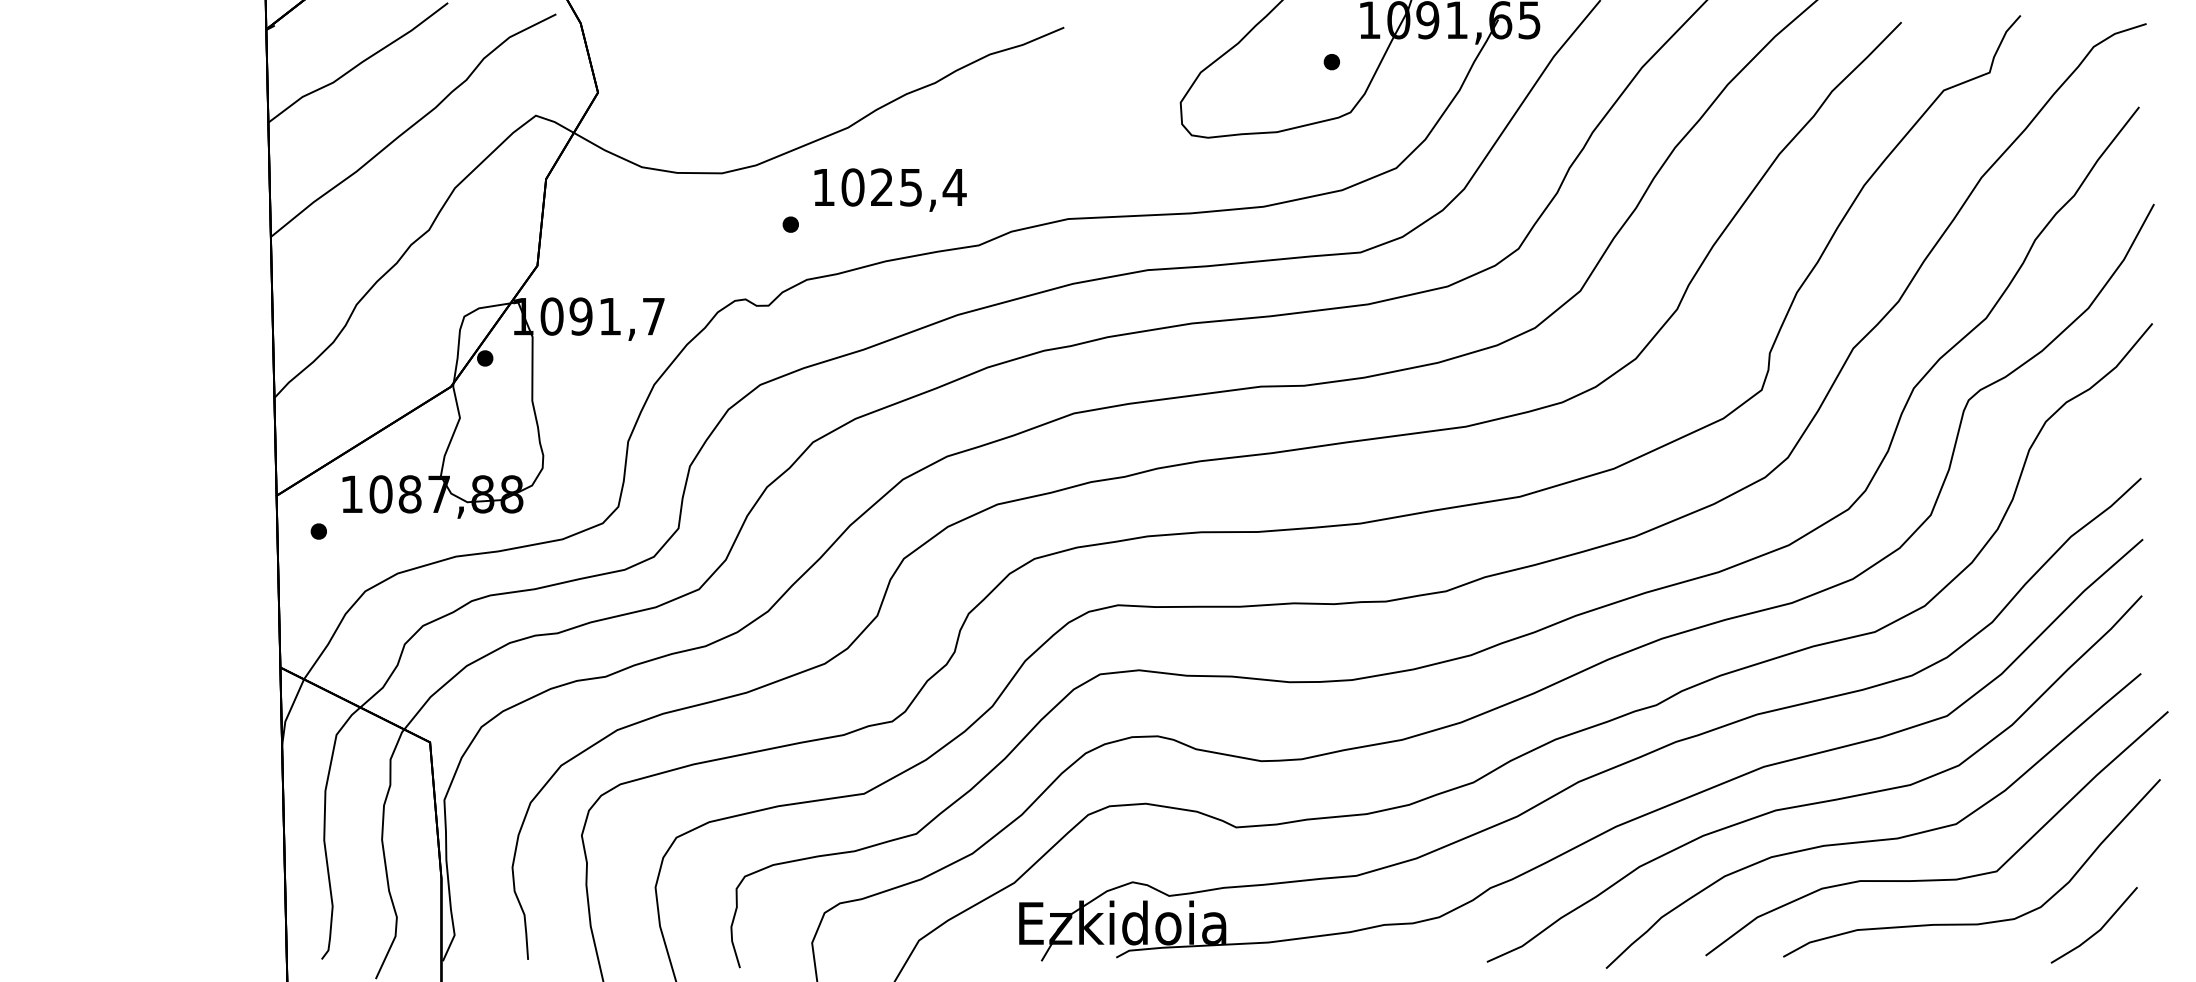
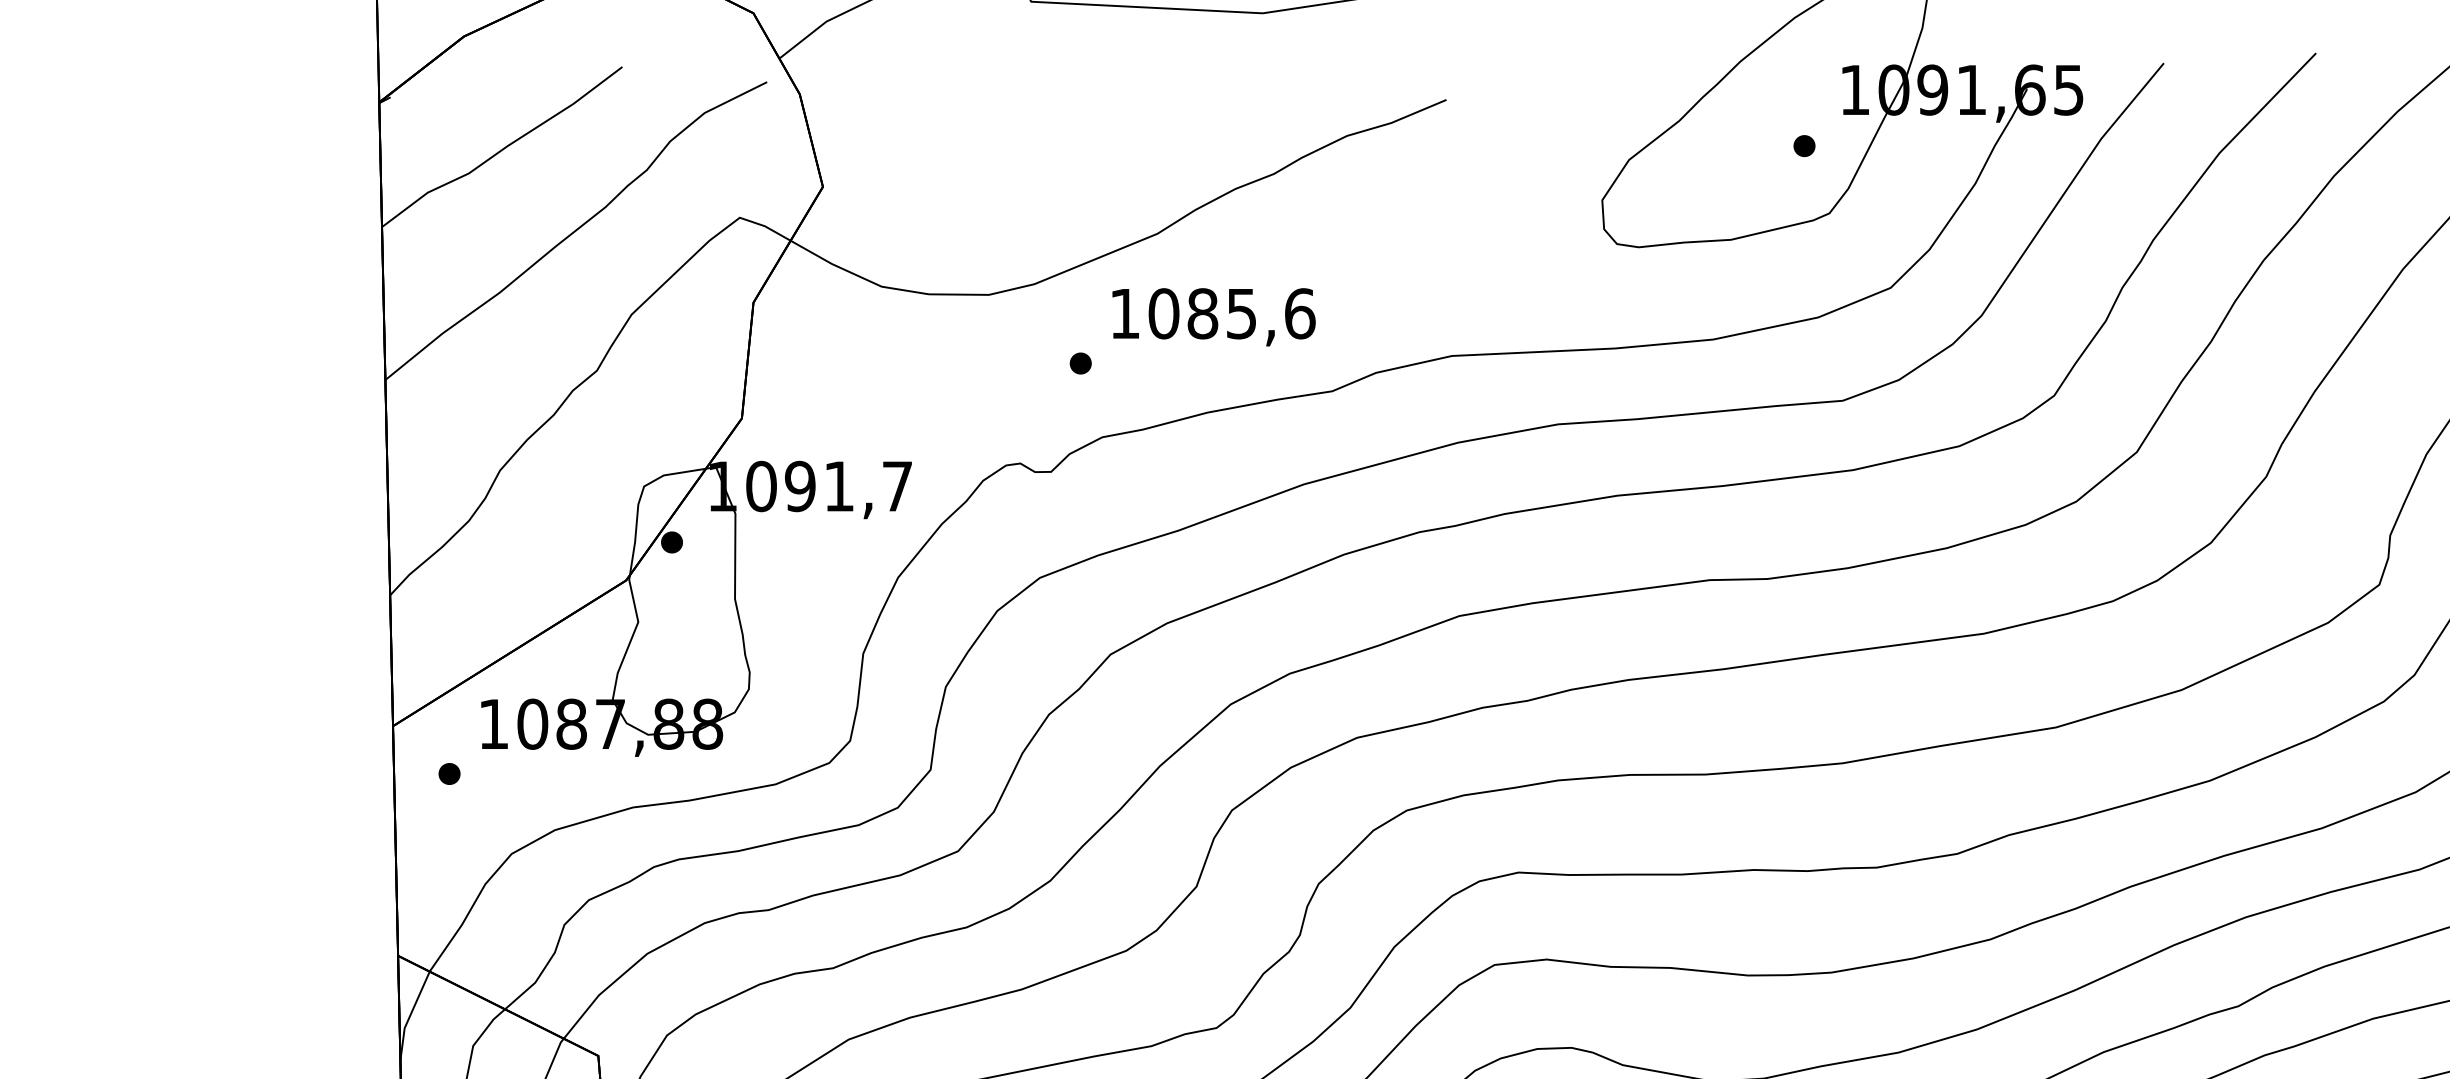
text: (918, 187) -> (1251, 313), 1025,4 -> 1085,6

